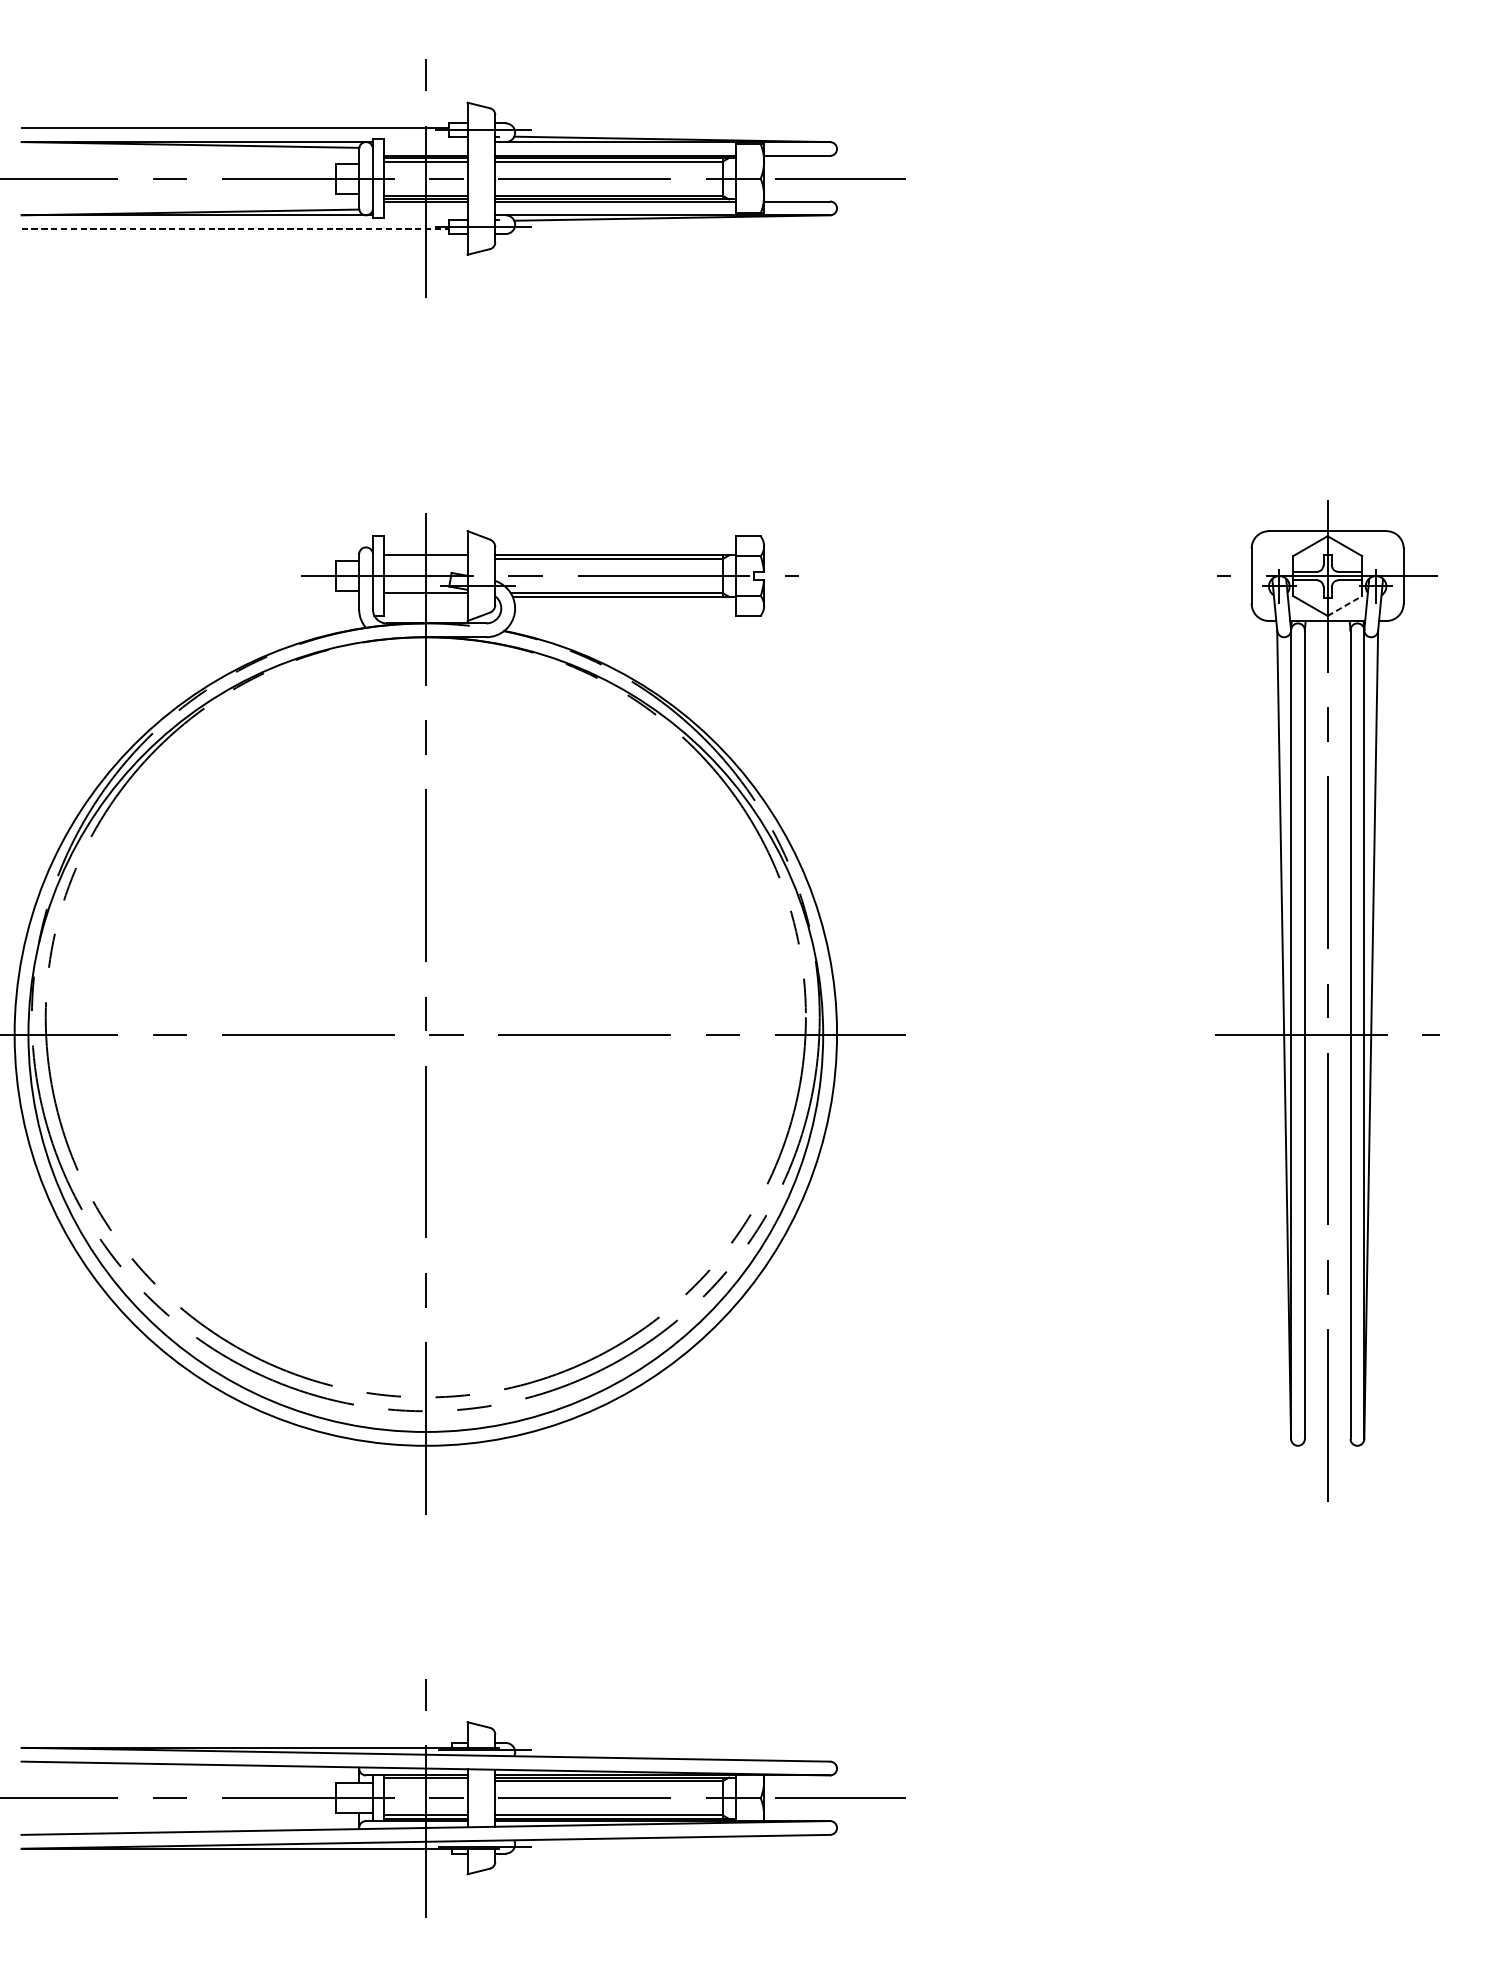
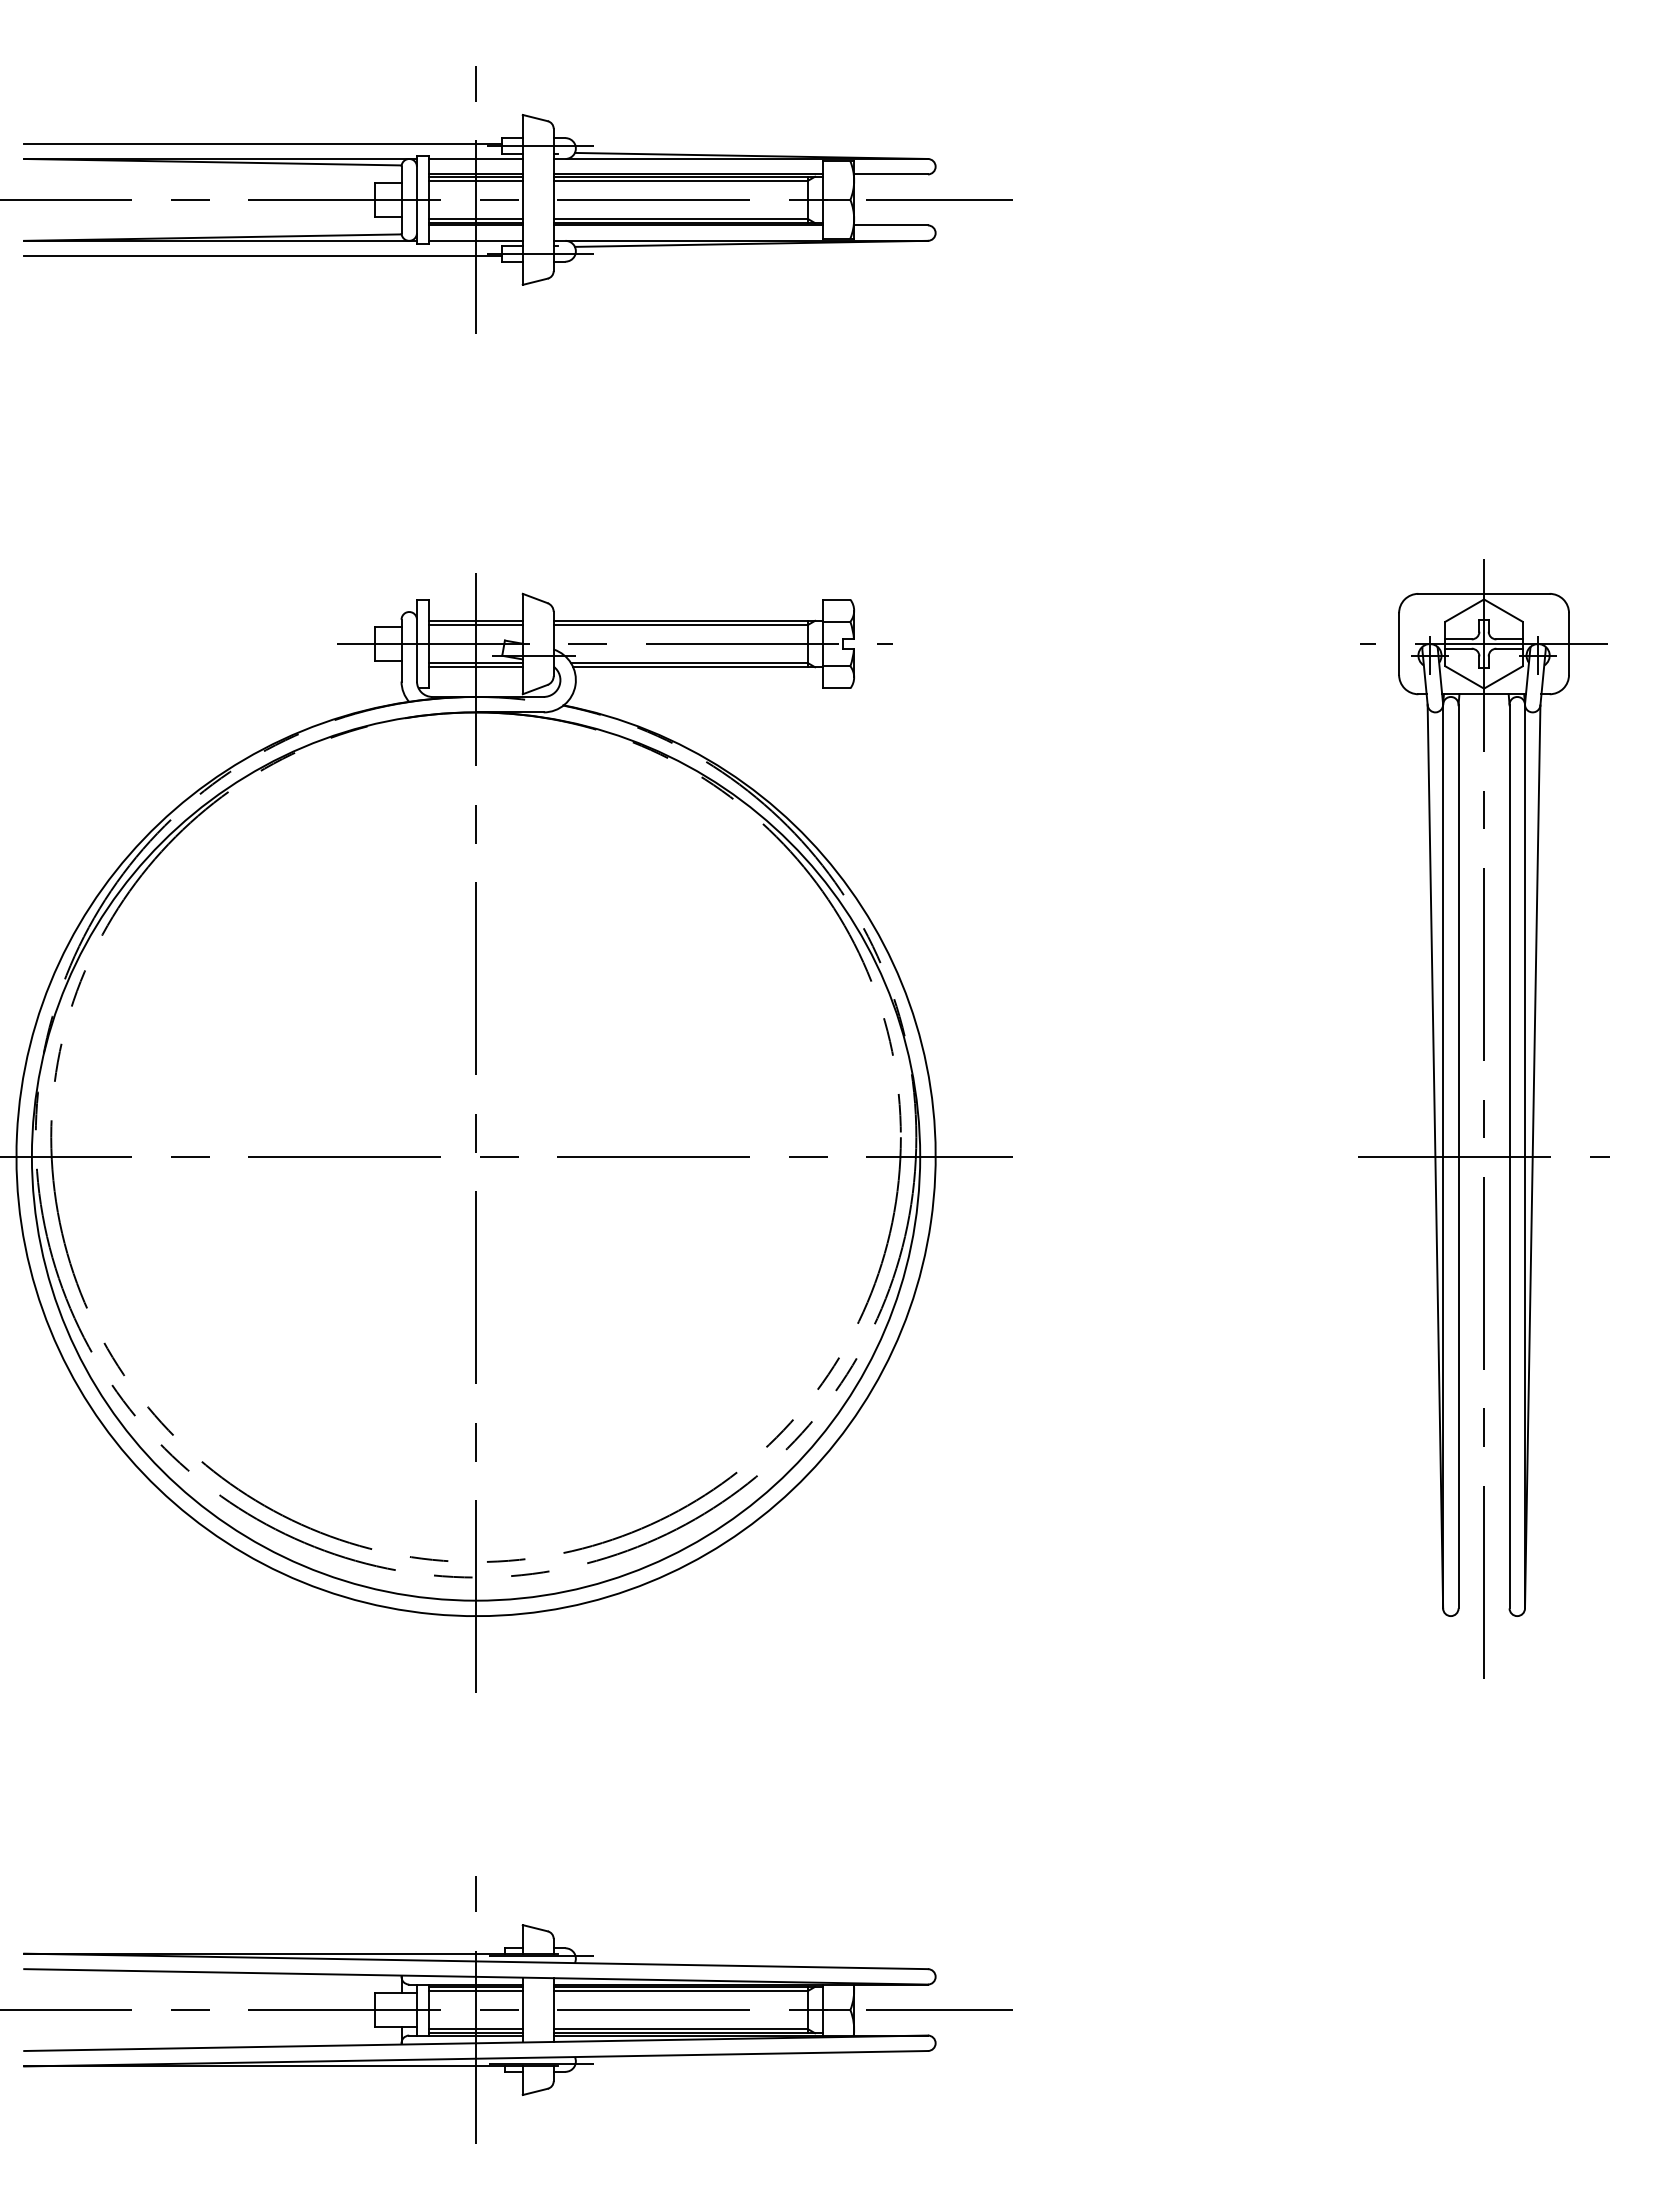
line: (425, 141) -> (475, 158), added
line: (425, 215) -> (475, 240), added
line: (235, 229) -> (263, 256), dashed -> solid
line: (425, 559) -> (475, 625), added
line: (425, 597) -> (475, 667), added
line: (1345, 606) -> (1503, 677), dashed -> solid
line: (425, 1781) -> (475, 1991), added

